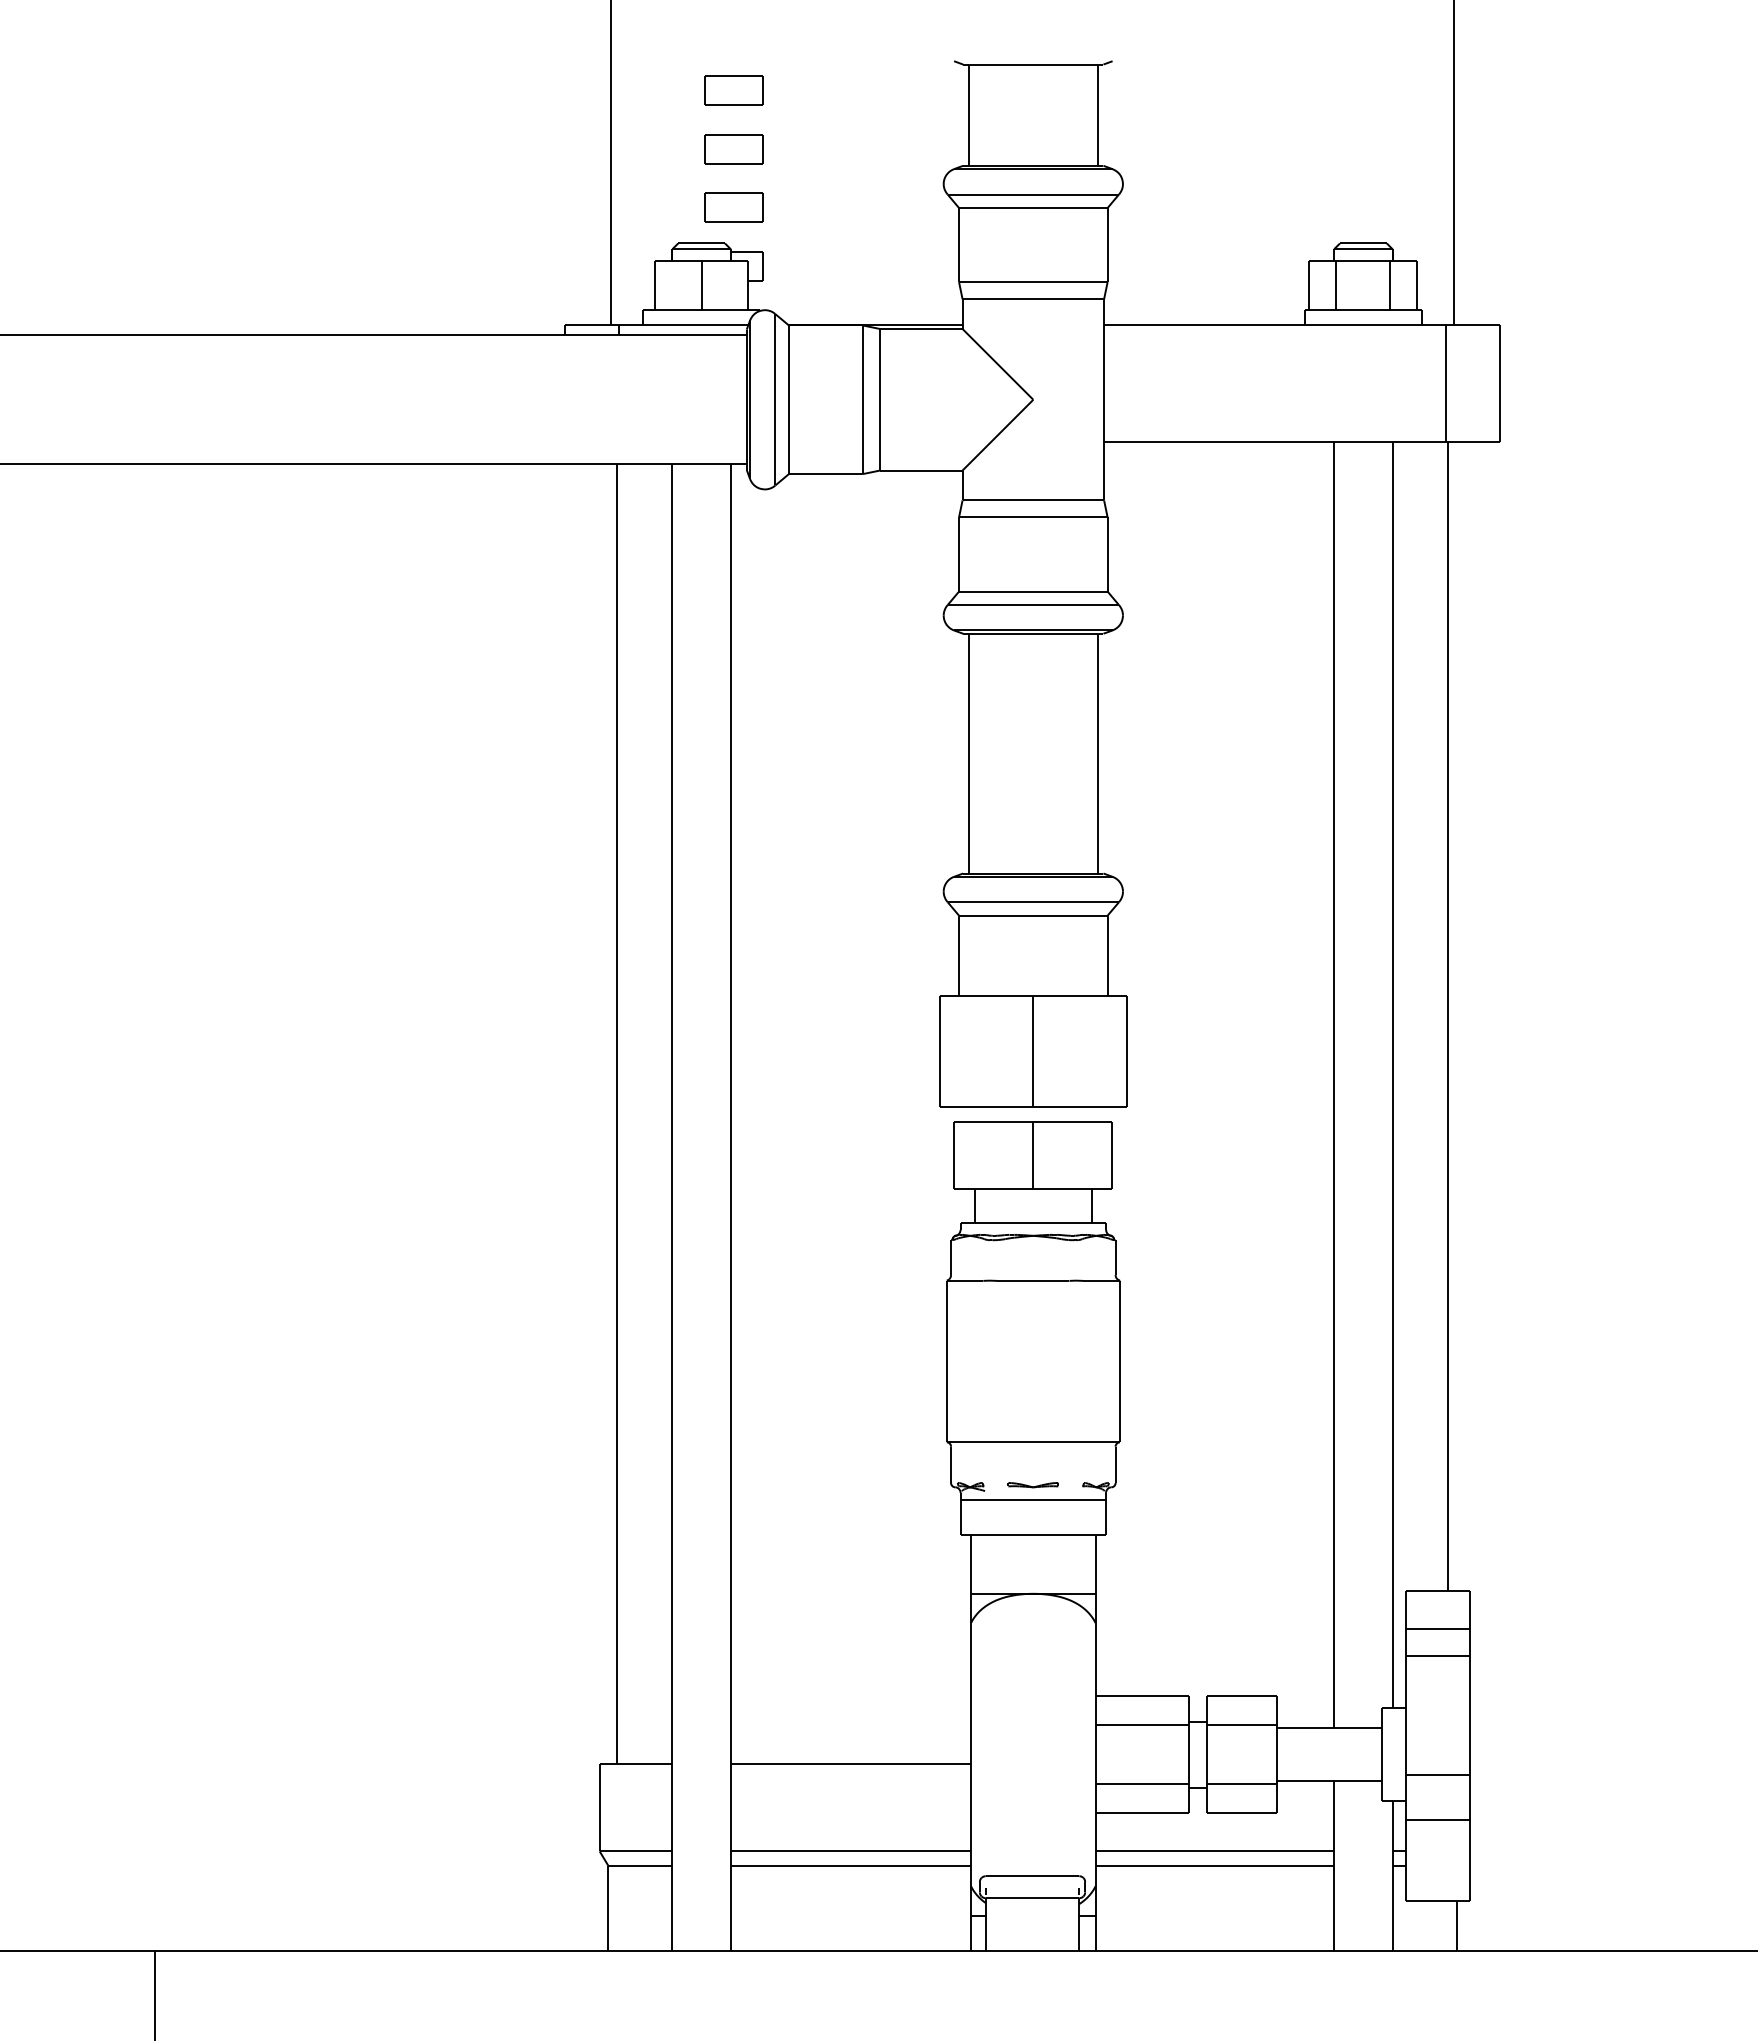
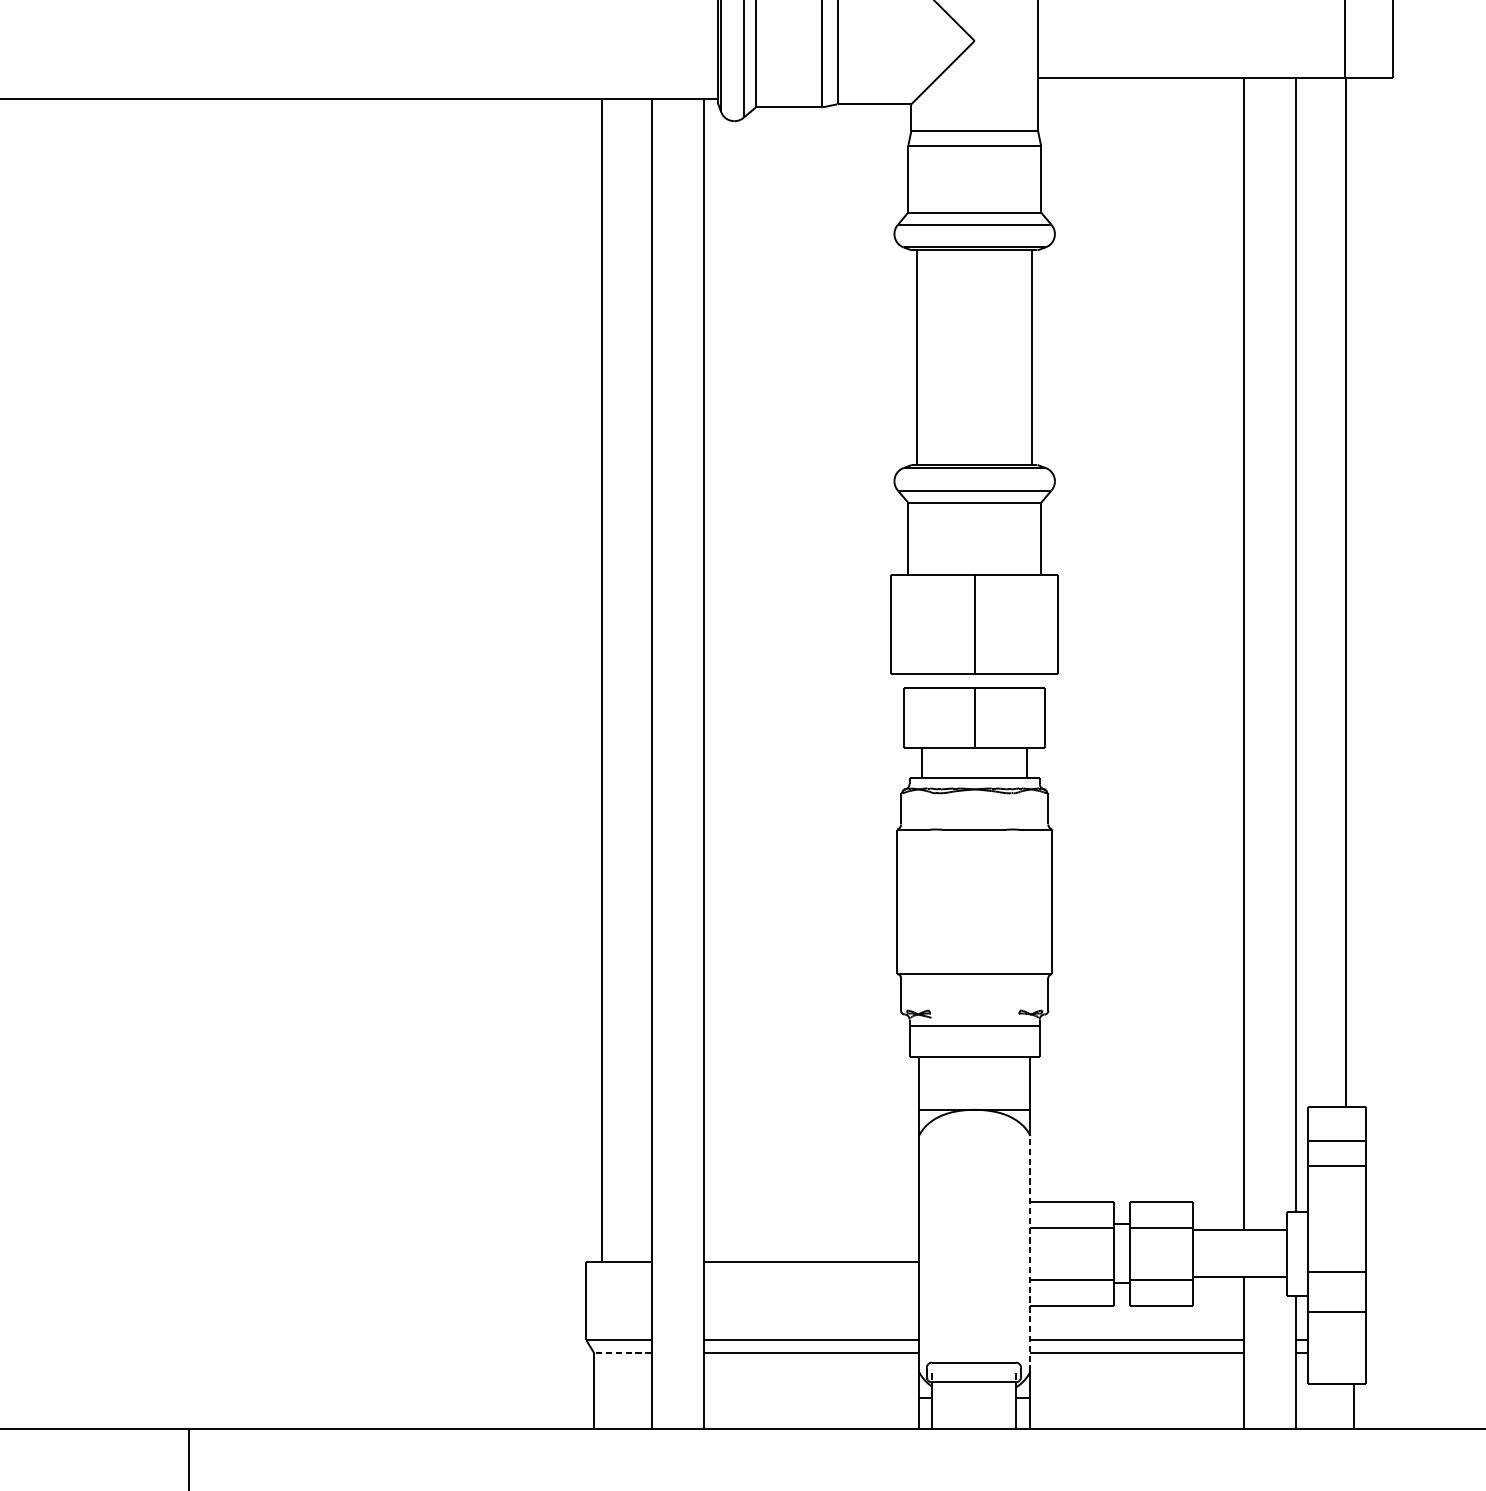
part: (1032, 1485) -> (973, 1012), removed
line: (1095, 1754) -> (1030, 1253), solid -> dashed
line: (640, 1865) -> (623, 1353), solid -> dashed

